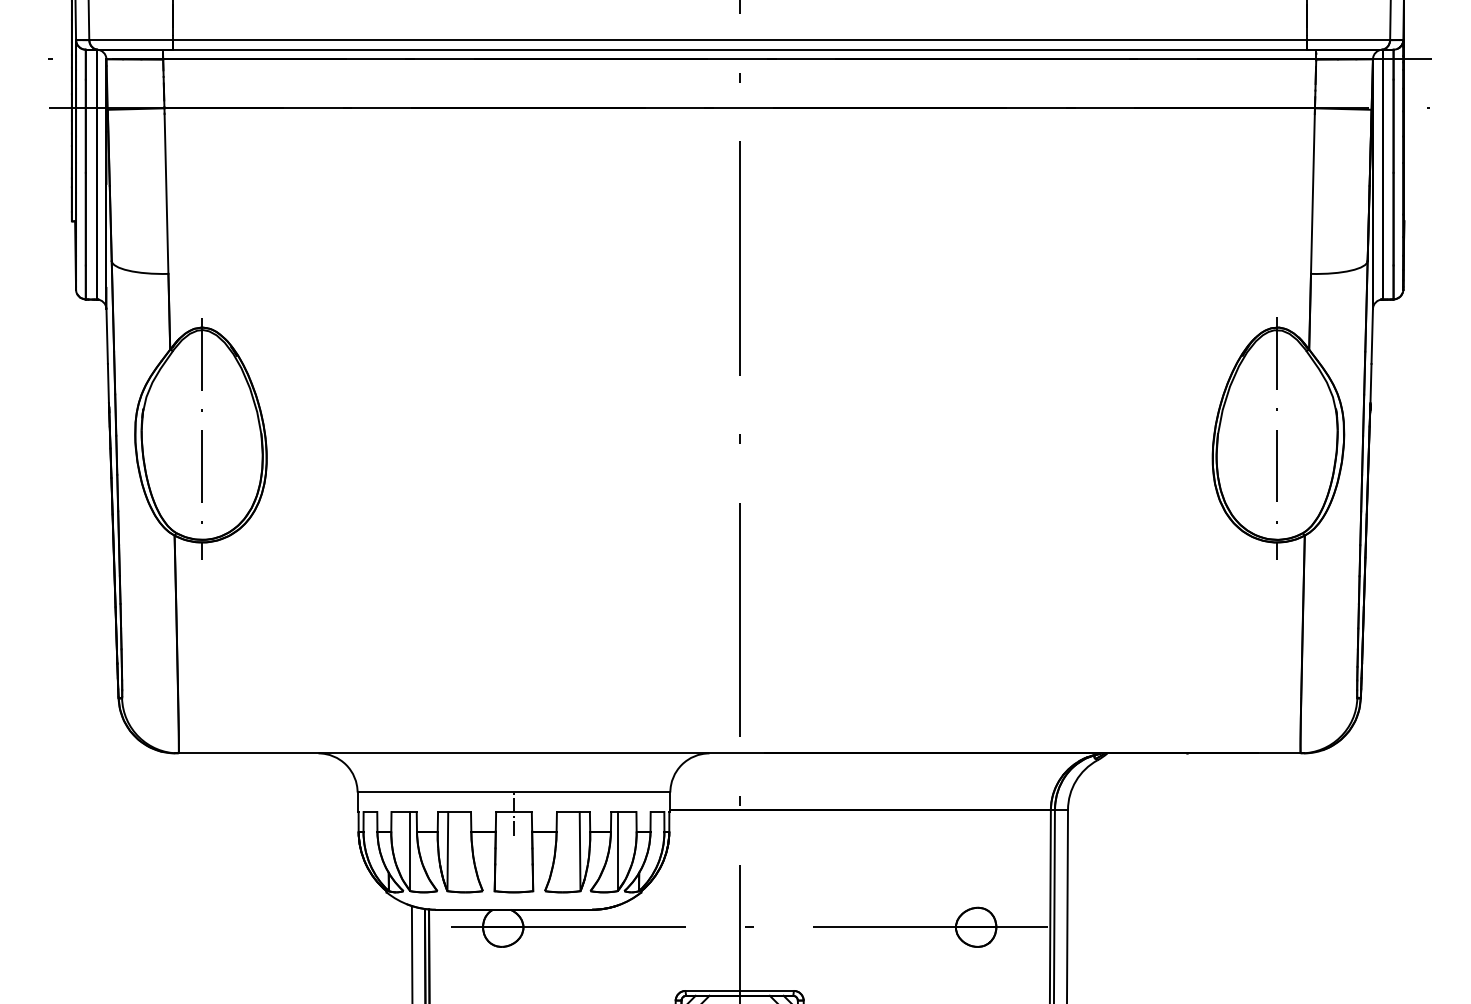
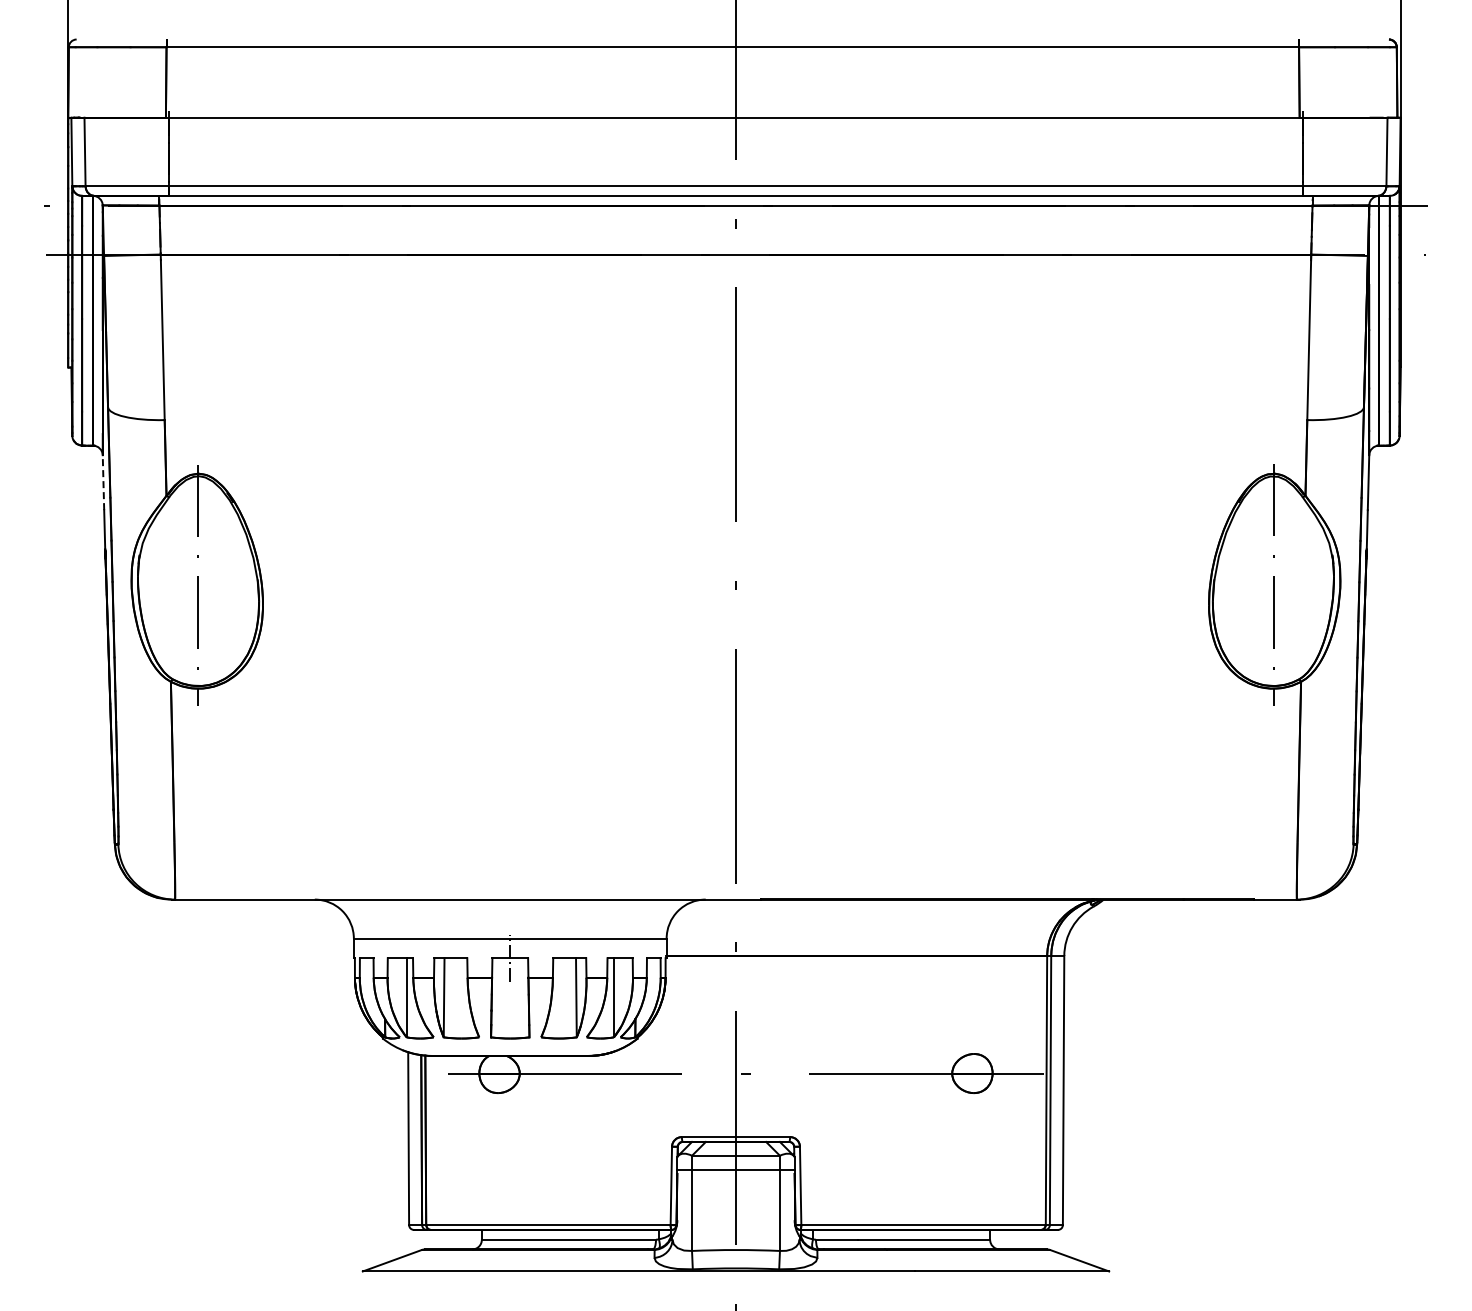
line: (107, 336) -> (103, 482), solid -> dashed

